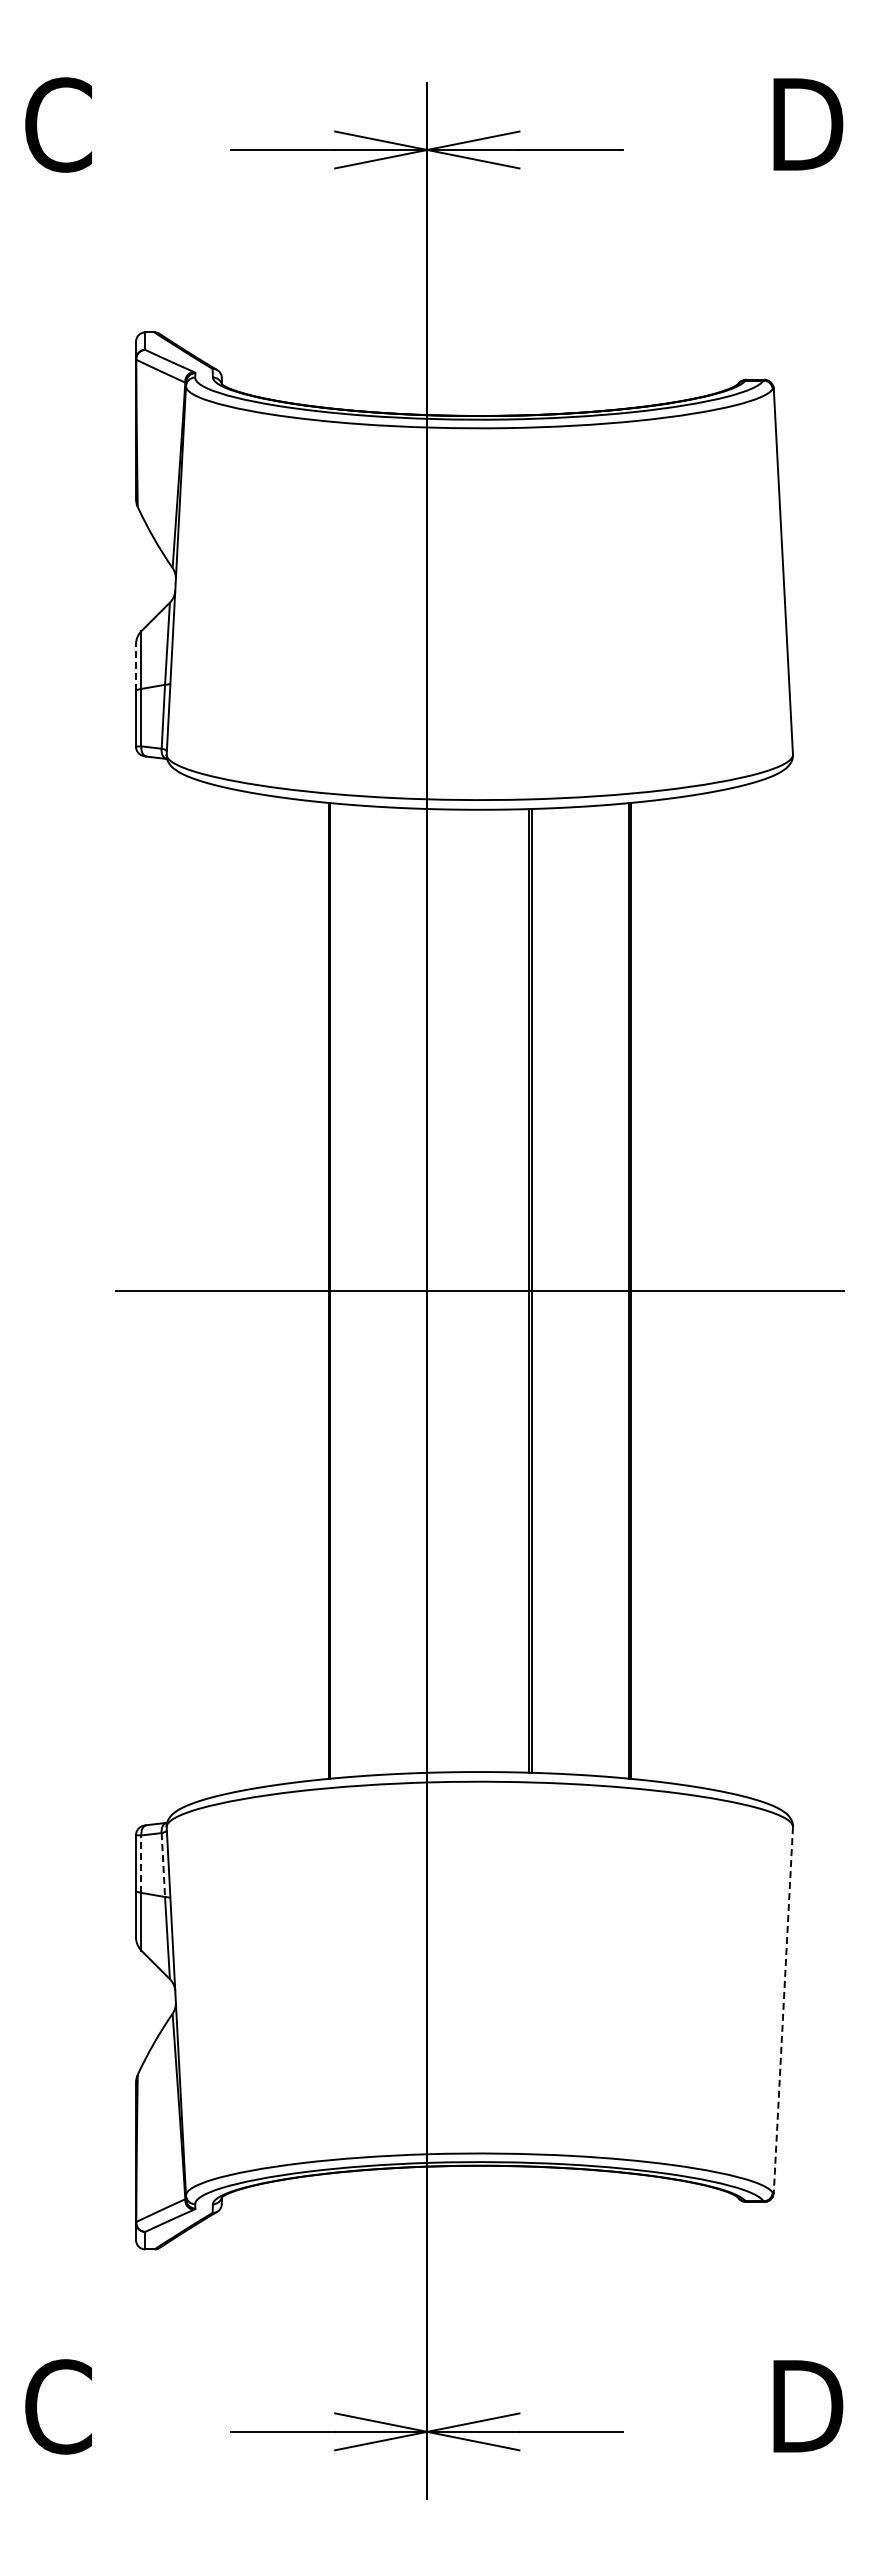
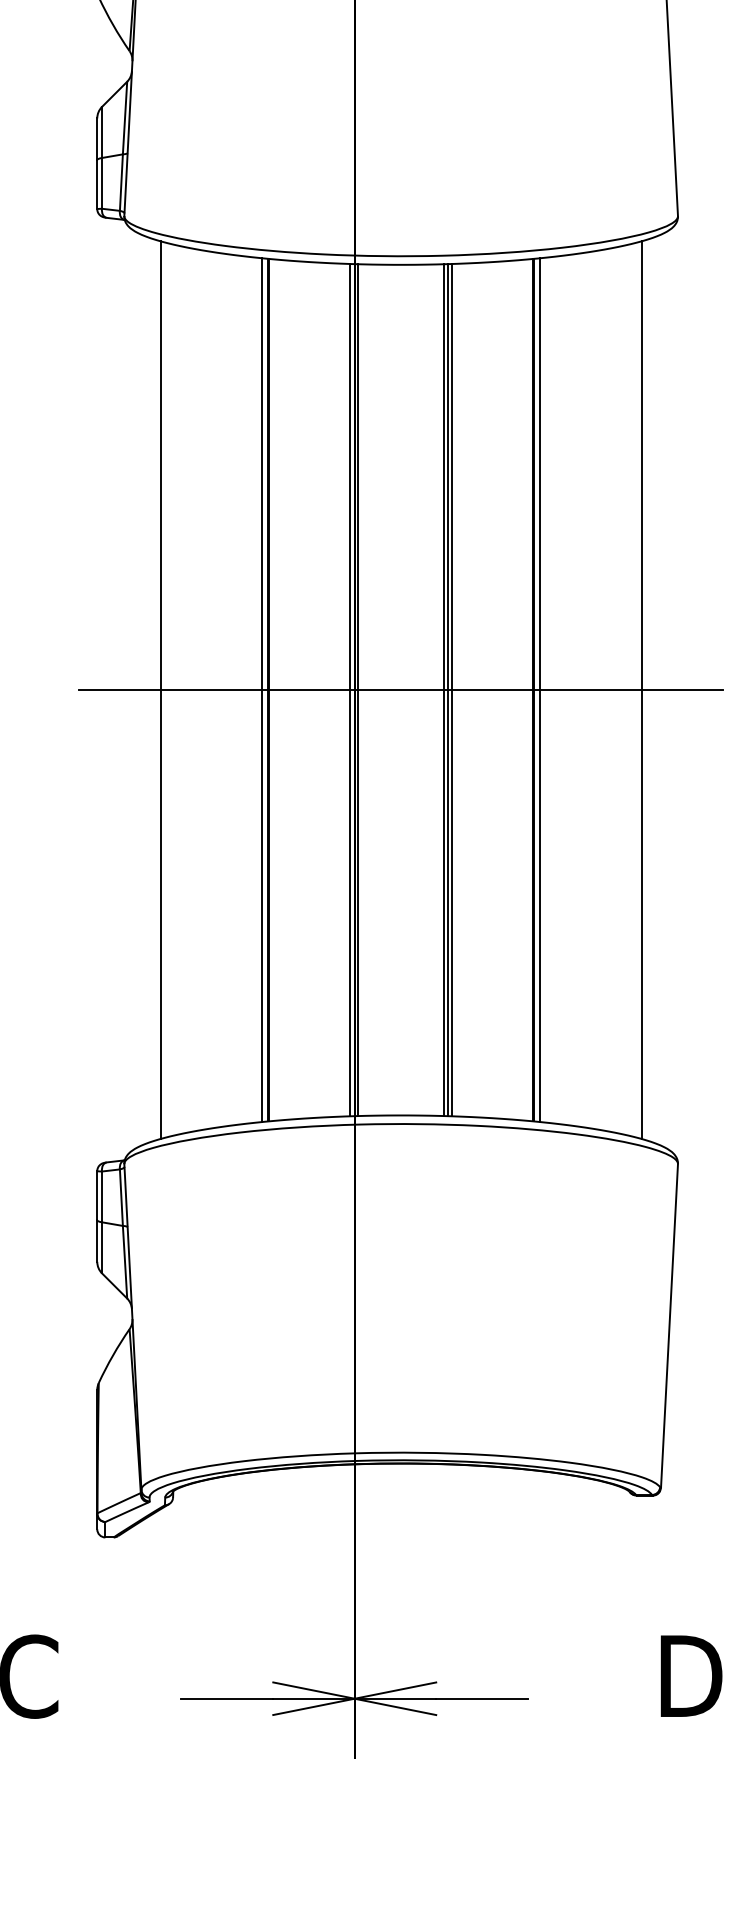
line: (136, 667) -> (97, 139), dashed -> solid
line: (207, 1290) -> (160, 689), added
line: (322, 1290) -> (262, 689), added
line: (421, 1290) -> (349, 689), added
line: (430, 1290) -> (357, 689), added
line: (537, 1290) -> (452, 689), added
line: (636, 1290) -> (539, 689), added
line: (751, 1290) -> (641, 689), added
line: (141, 1864) -> (102, 1197), dashed -> solid
line: (163, 1865) -> (121, 1198), dashed -> solid
line: (783, 2009) -> (669, 1325), dashed -> solid

